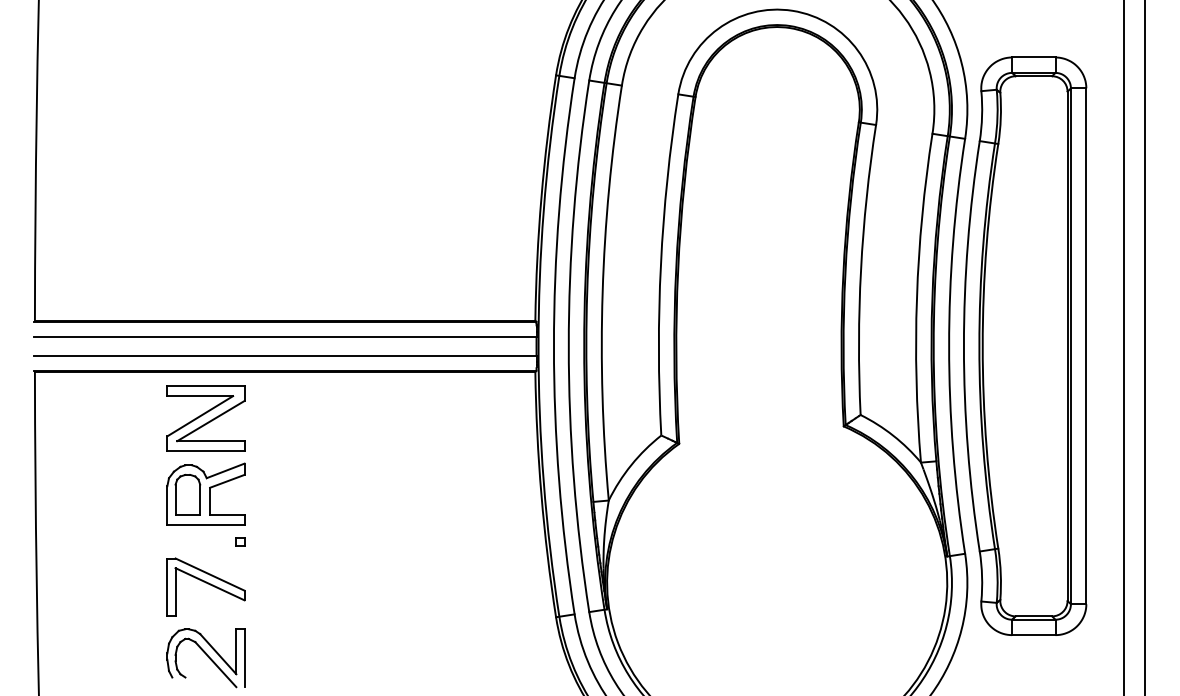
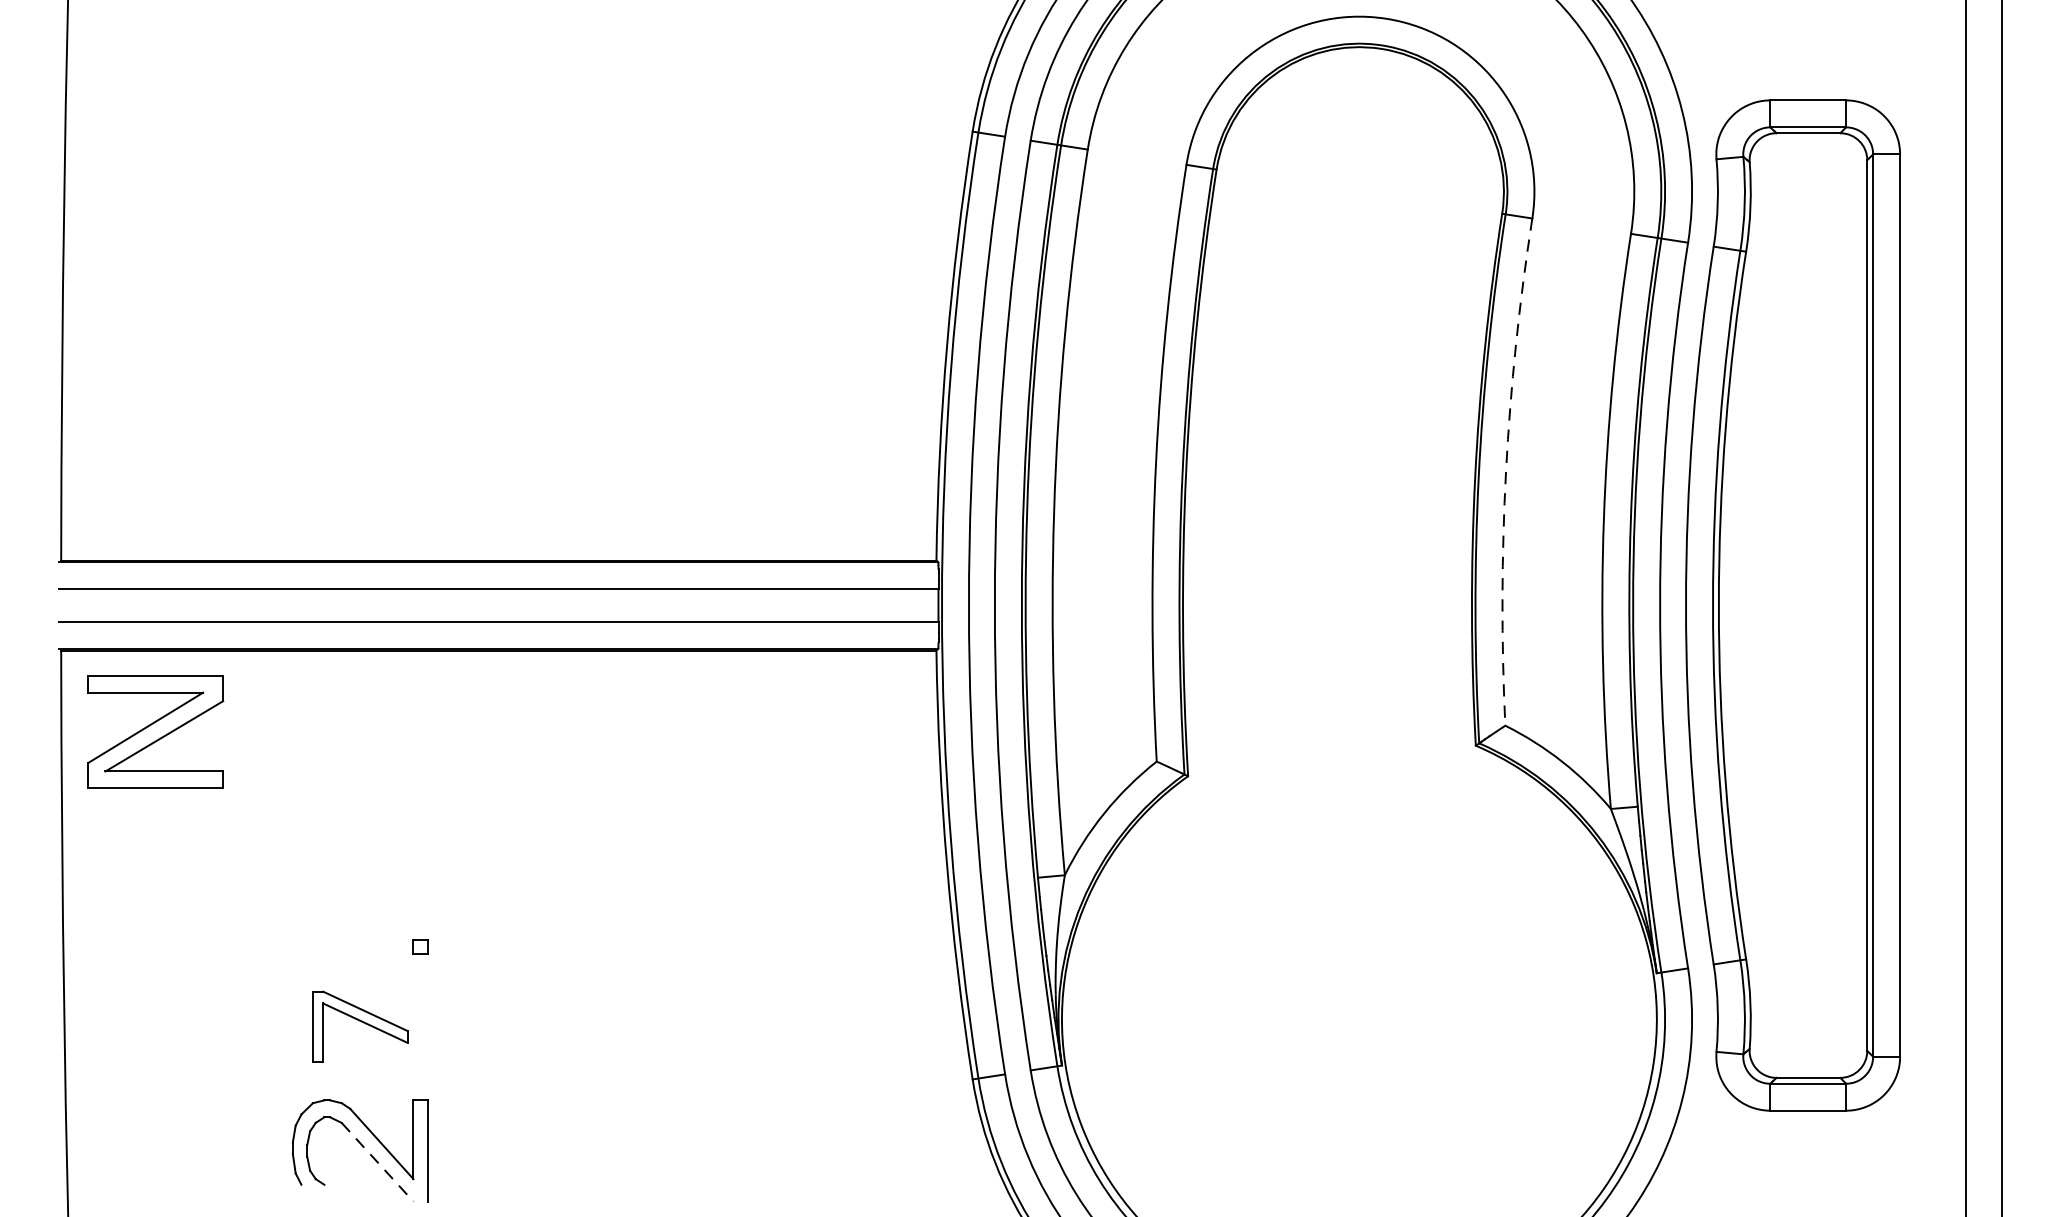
arc: (861, 269) -> (1506, 471), solid -> dashed
part: (205, 418) -> (154, 731), moved
part: (205, 493) -> (359, 862), removed
part: (205, 586) -> (359, 1025), size x0.7
line: (216, 664) -> (378, 1162), solid -> dashed

